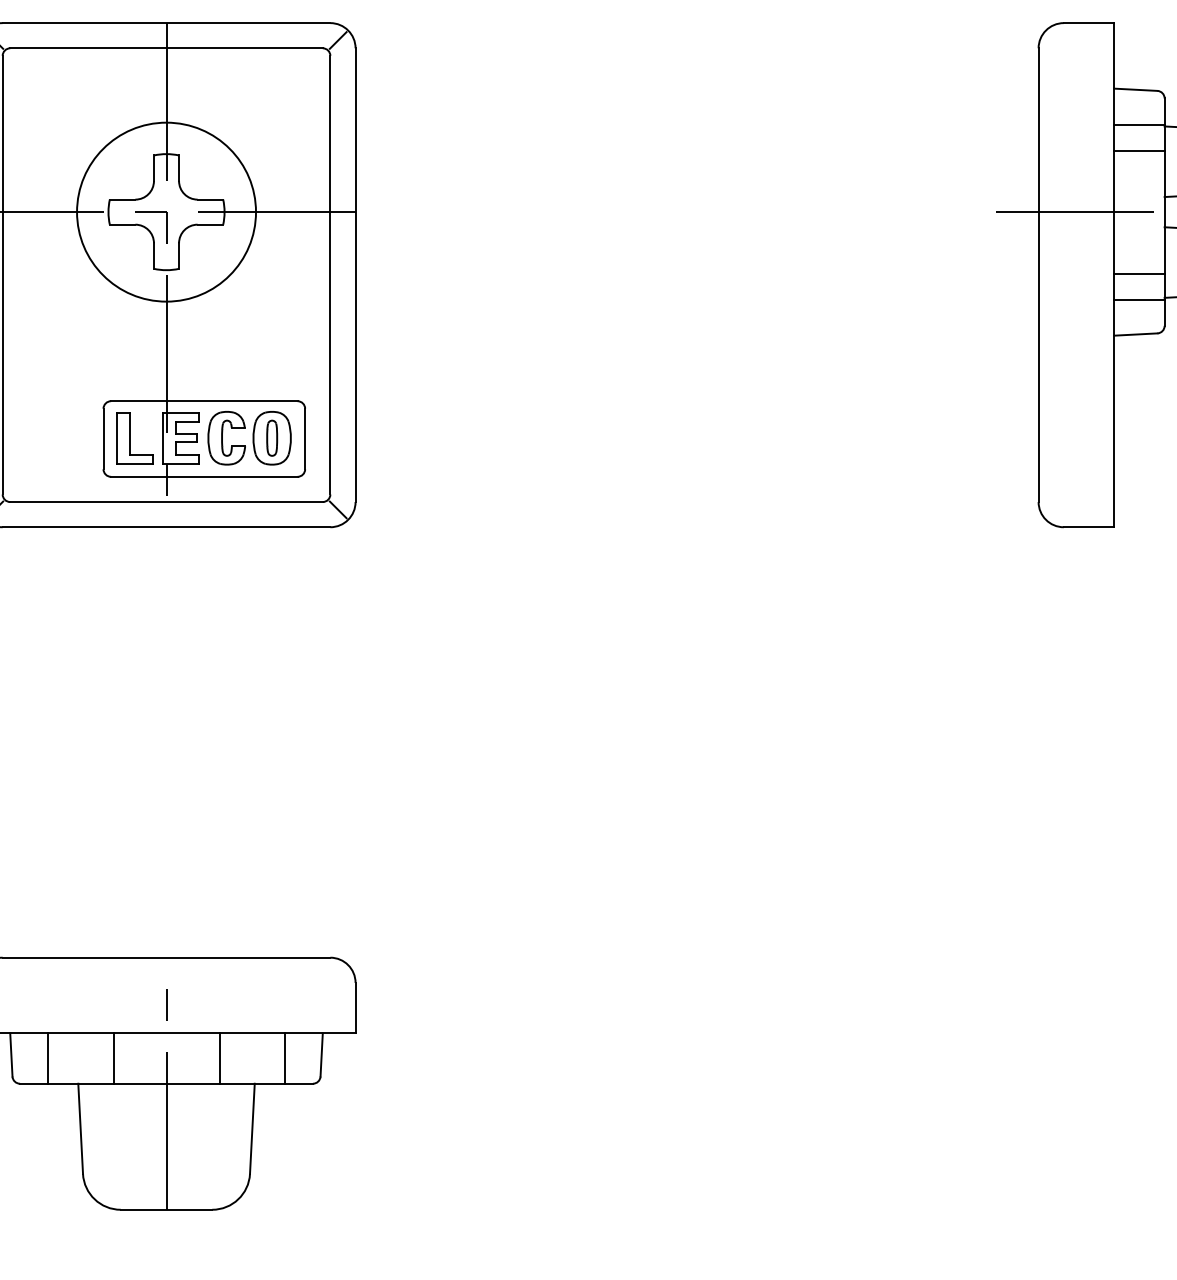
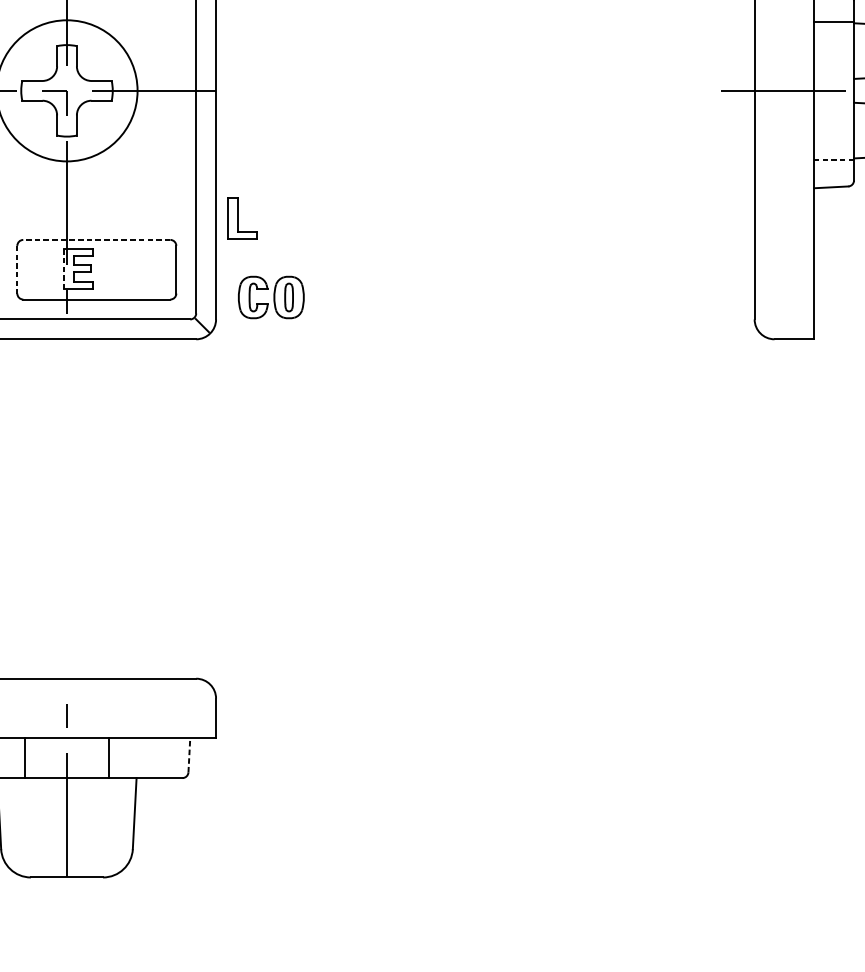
line: (1139, 150) -> (834, 42), removed
line: (1139, 273) -> (834, 139), removed
line: (1138, 299) -> (833, 159), solid -> dashed
line: (203, 401) -> (96, 240), solid -> dashed
part: (134, 438) -> (242, 218), moved
line: (162, 438) -> (63, 269), solid -> dashed
part: (249, 438) -> (271, 297), moved
line: (103, 439) -> (17, 270), solid -> dashed
line: (321, 1054) -> (189, 755), solid -> dashed
line: (285, 1058) -> (160, 758), removed

